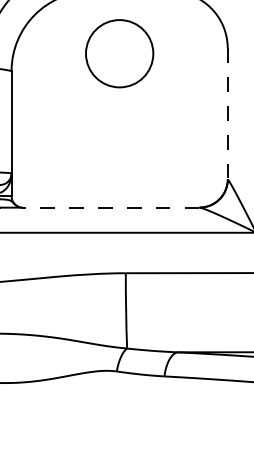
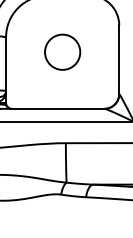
circle: (119, 52) -> (62, 51), moved
line: (228, 115) -> (119, 60), dashed -> solid
line: (109, 206) -> (57, 108), dashed -> solid

